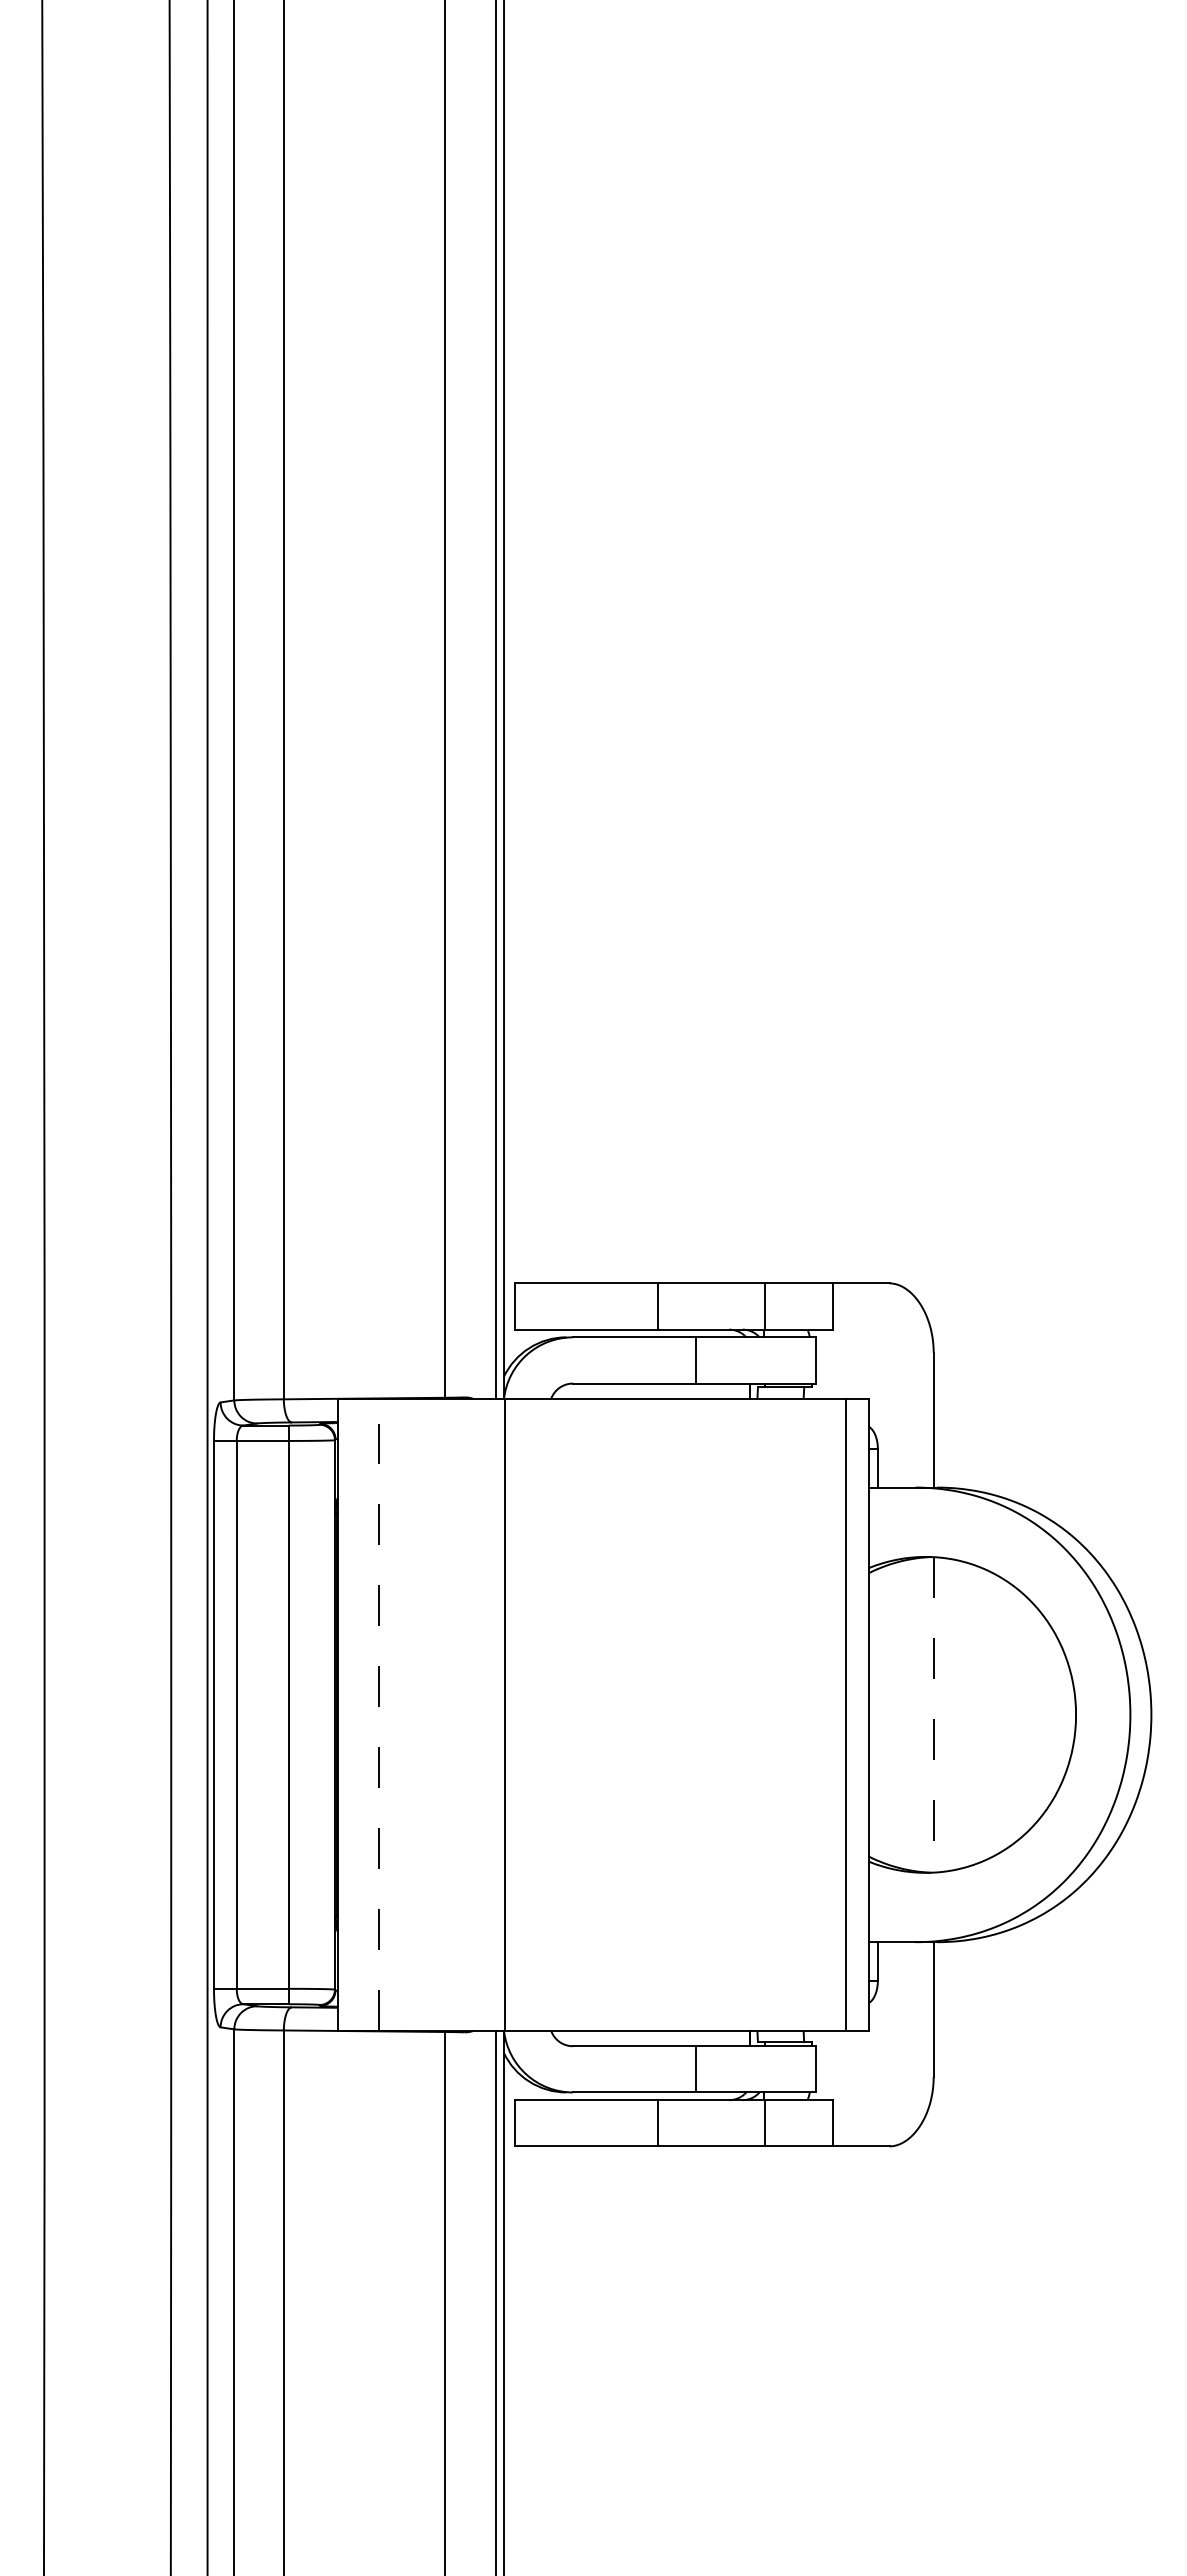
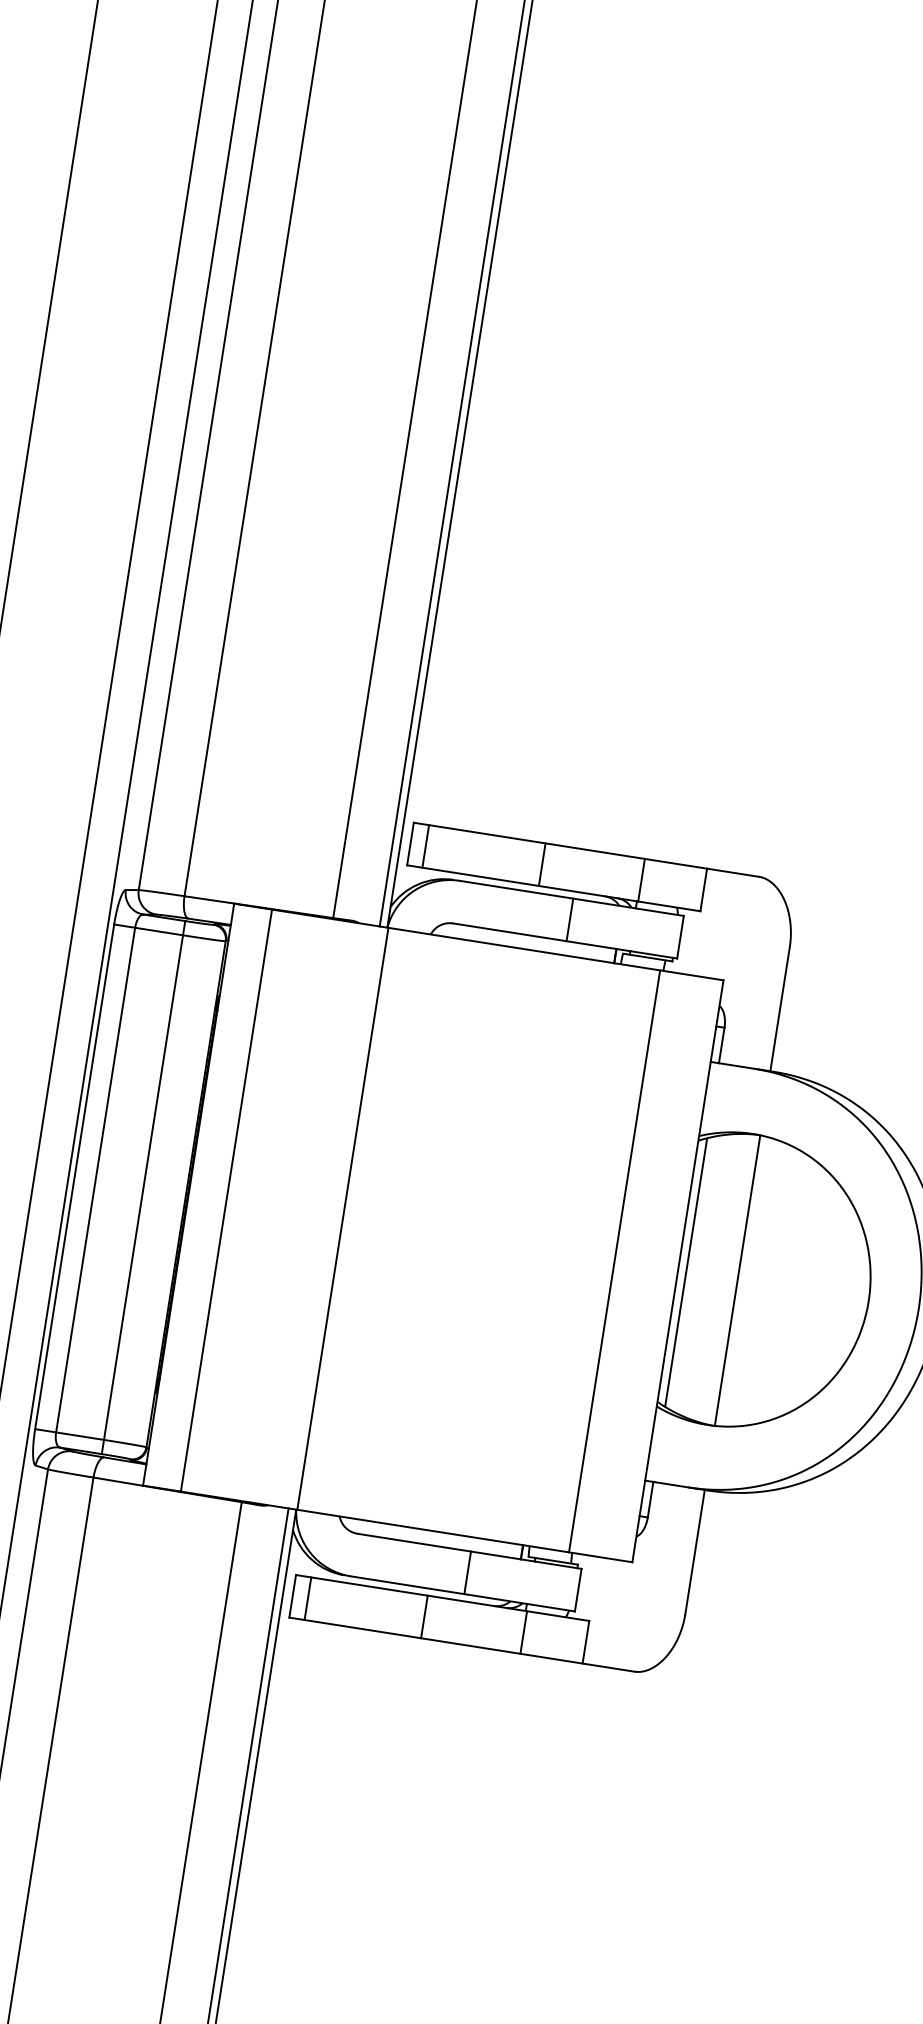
line: (531, 1306) -> (426, 846), added
line: (378, 1714) -> (226, 1200), dashed -> solid
line: (846, 1714) -> (614, 1261), moved
line: (877, 1714) -> (685, 1272), added
line: (933, 1714) -> (737, 1280), dashed -> solid
line: (531, 2123) -> (308, 1598), added

